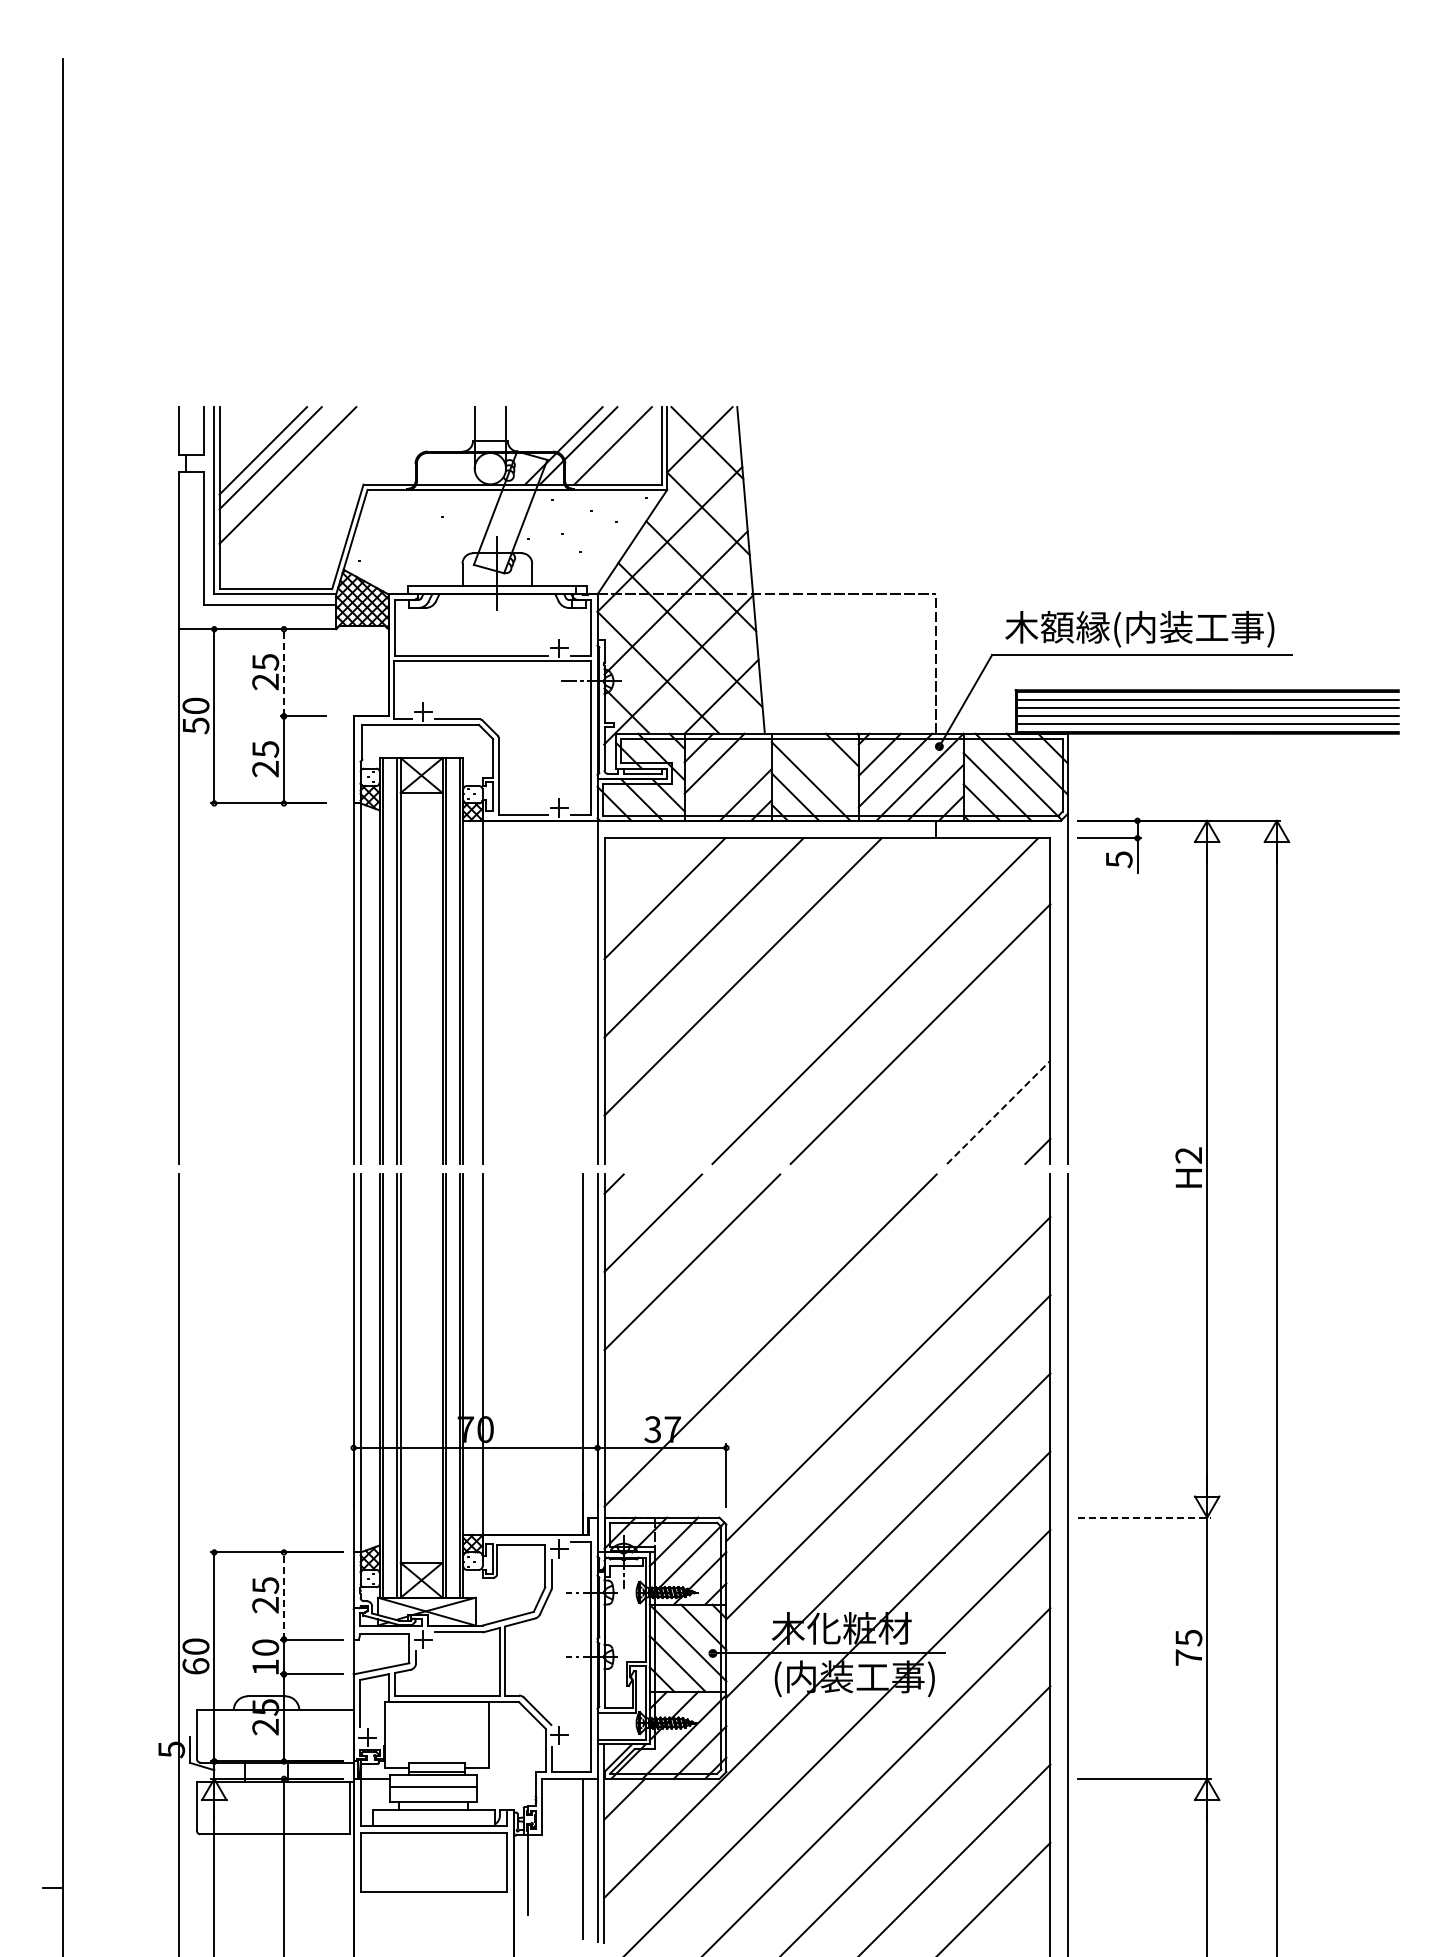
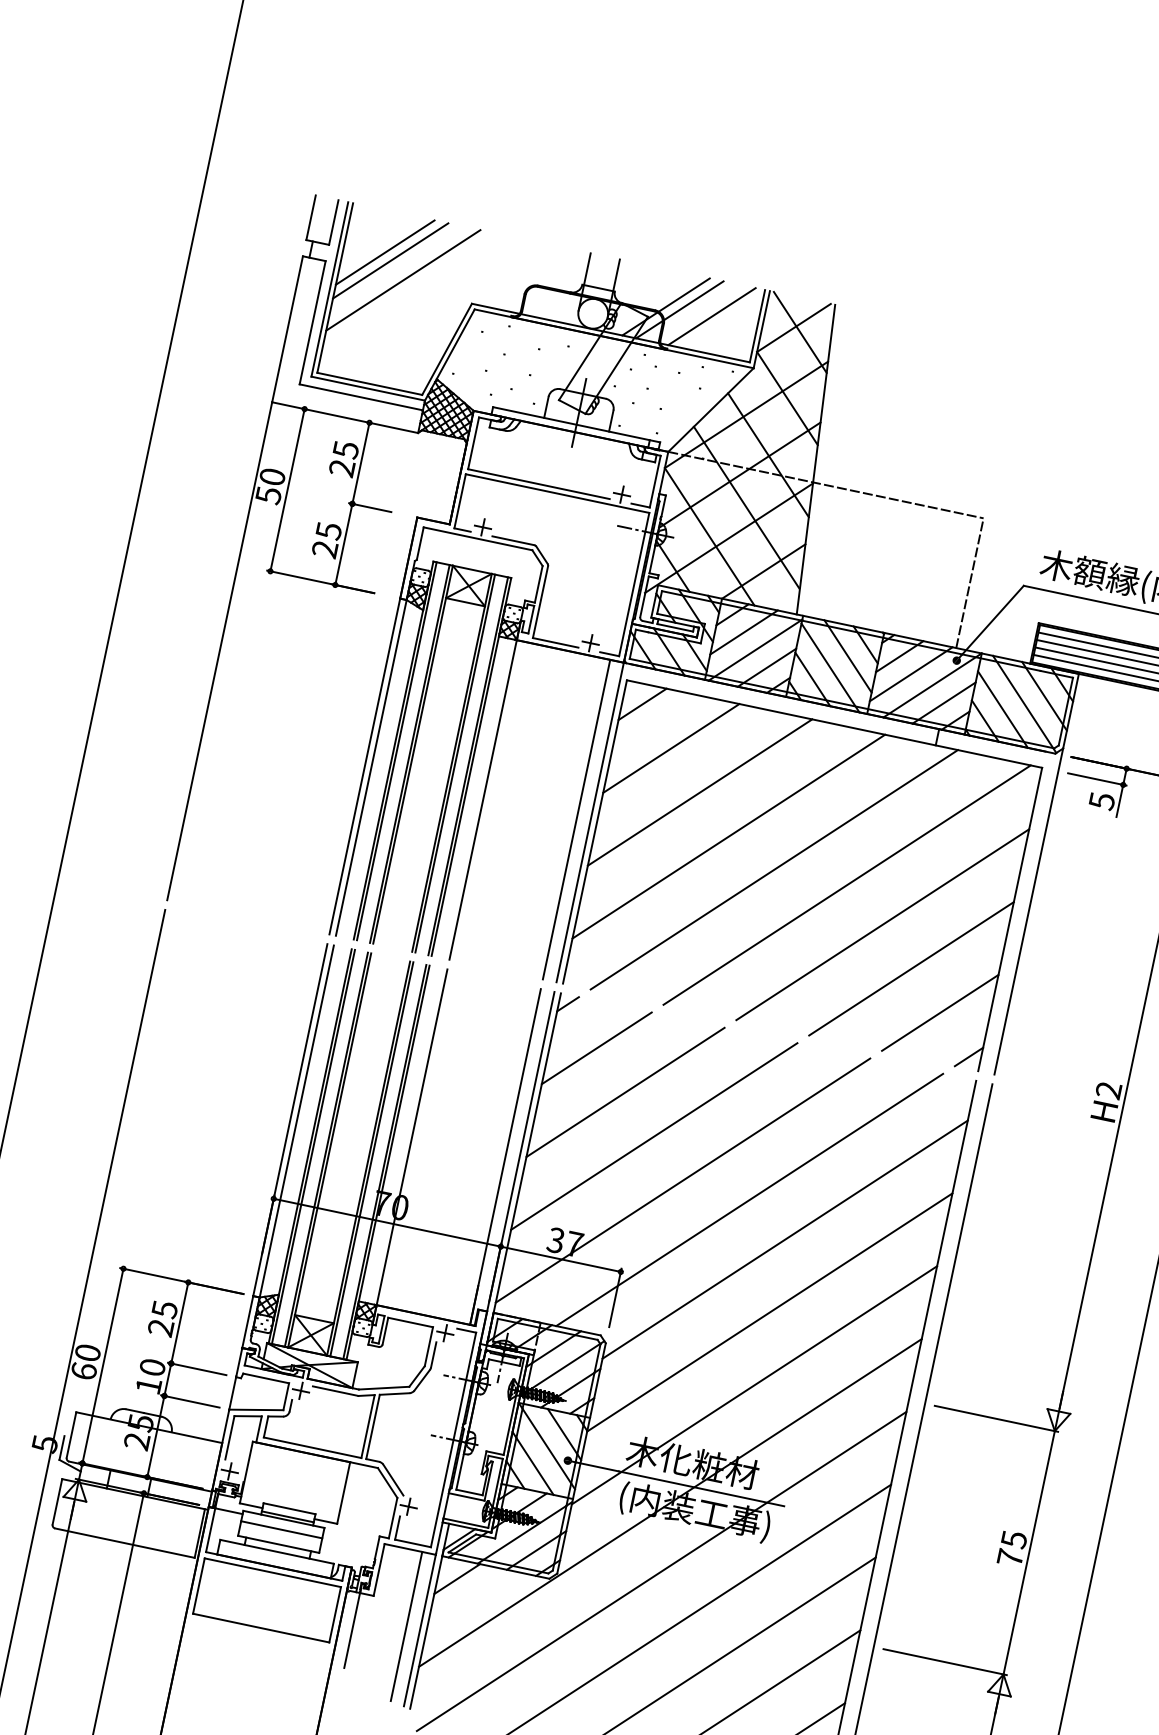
line: (283, 672) -> (360, 462), dashed -> solid
line: (826, 765) -> (847, 656), added
line: (729, 778) -> (755, 649), added
line: (625, 859) -> (642, 704), added
line: (582, 992) -> (576, 819), added
line: (796, 1001) -> (773, 869), added
line: (959, 1073) -> (911, 969), added
line: (999, 1112) -> (940, 1013), dashed -> solid
line: (731, 1301) -> (654, 1136), added
line: (842, 1345) -> (749, 1199), added
line: (1144, 1517) -> (996, 1418), dashed -> solid
line: (283, 1596) -> (179, 1323), dashed -> solid

